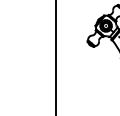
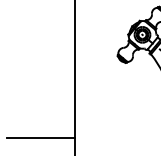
line: (30, 102) -> (40, 137), added

